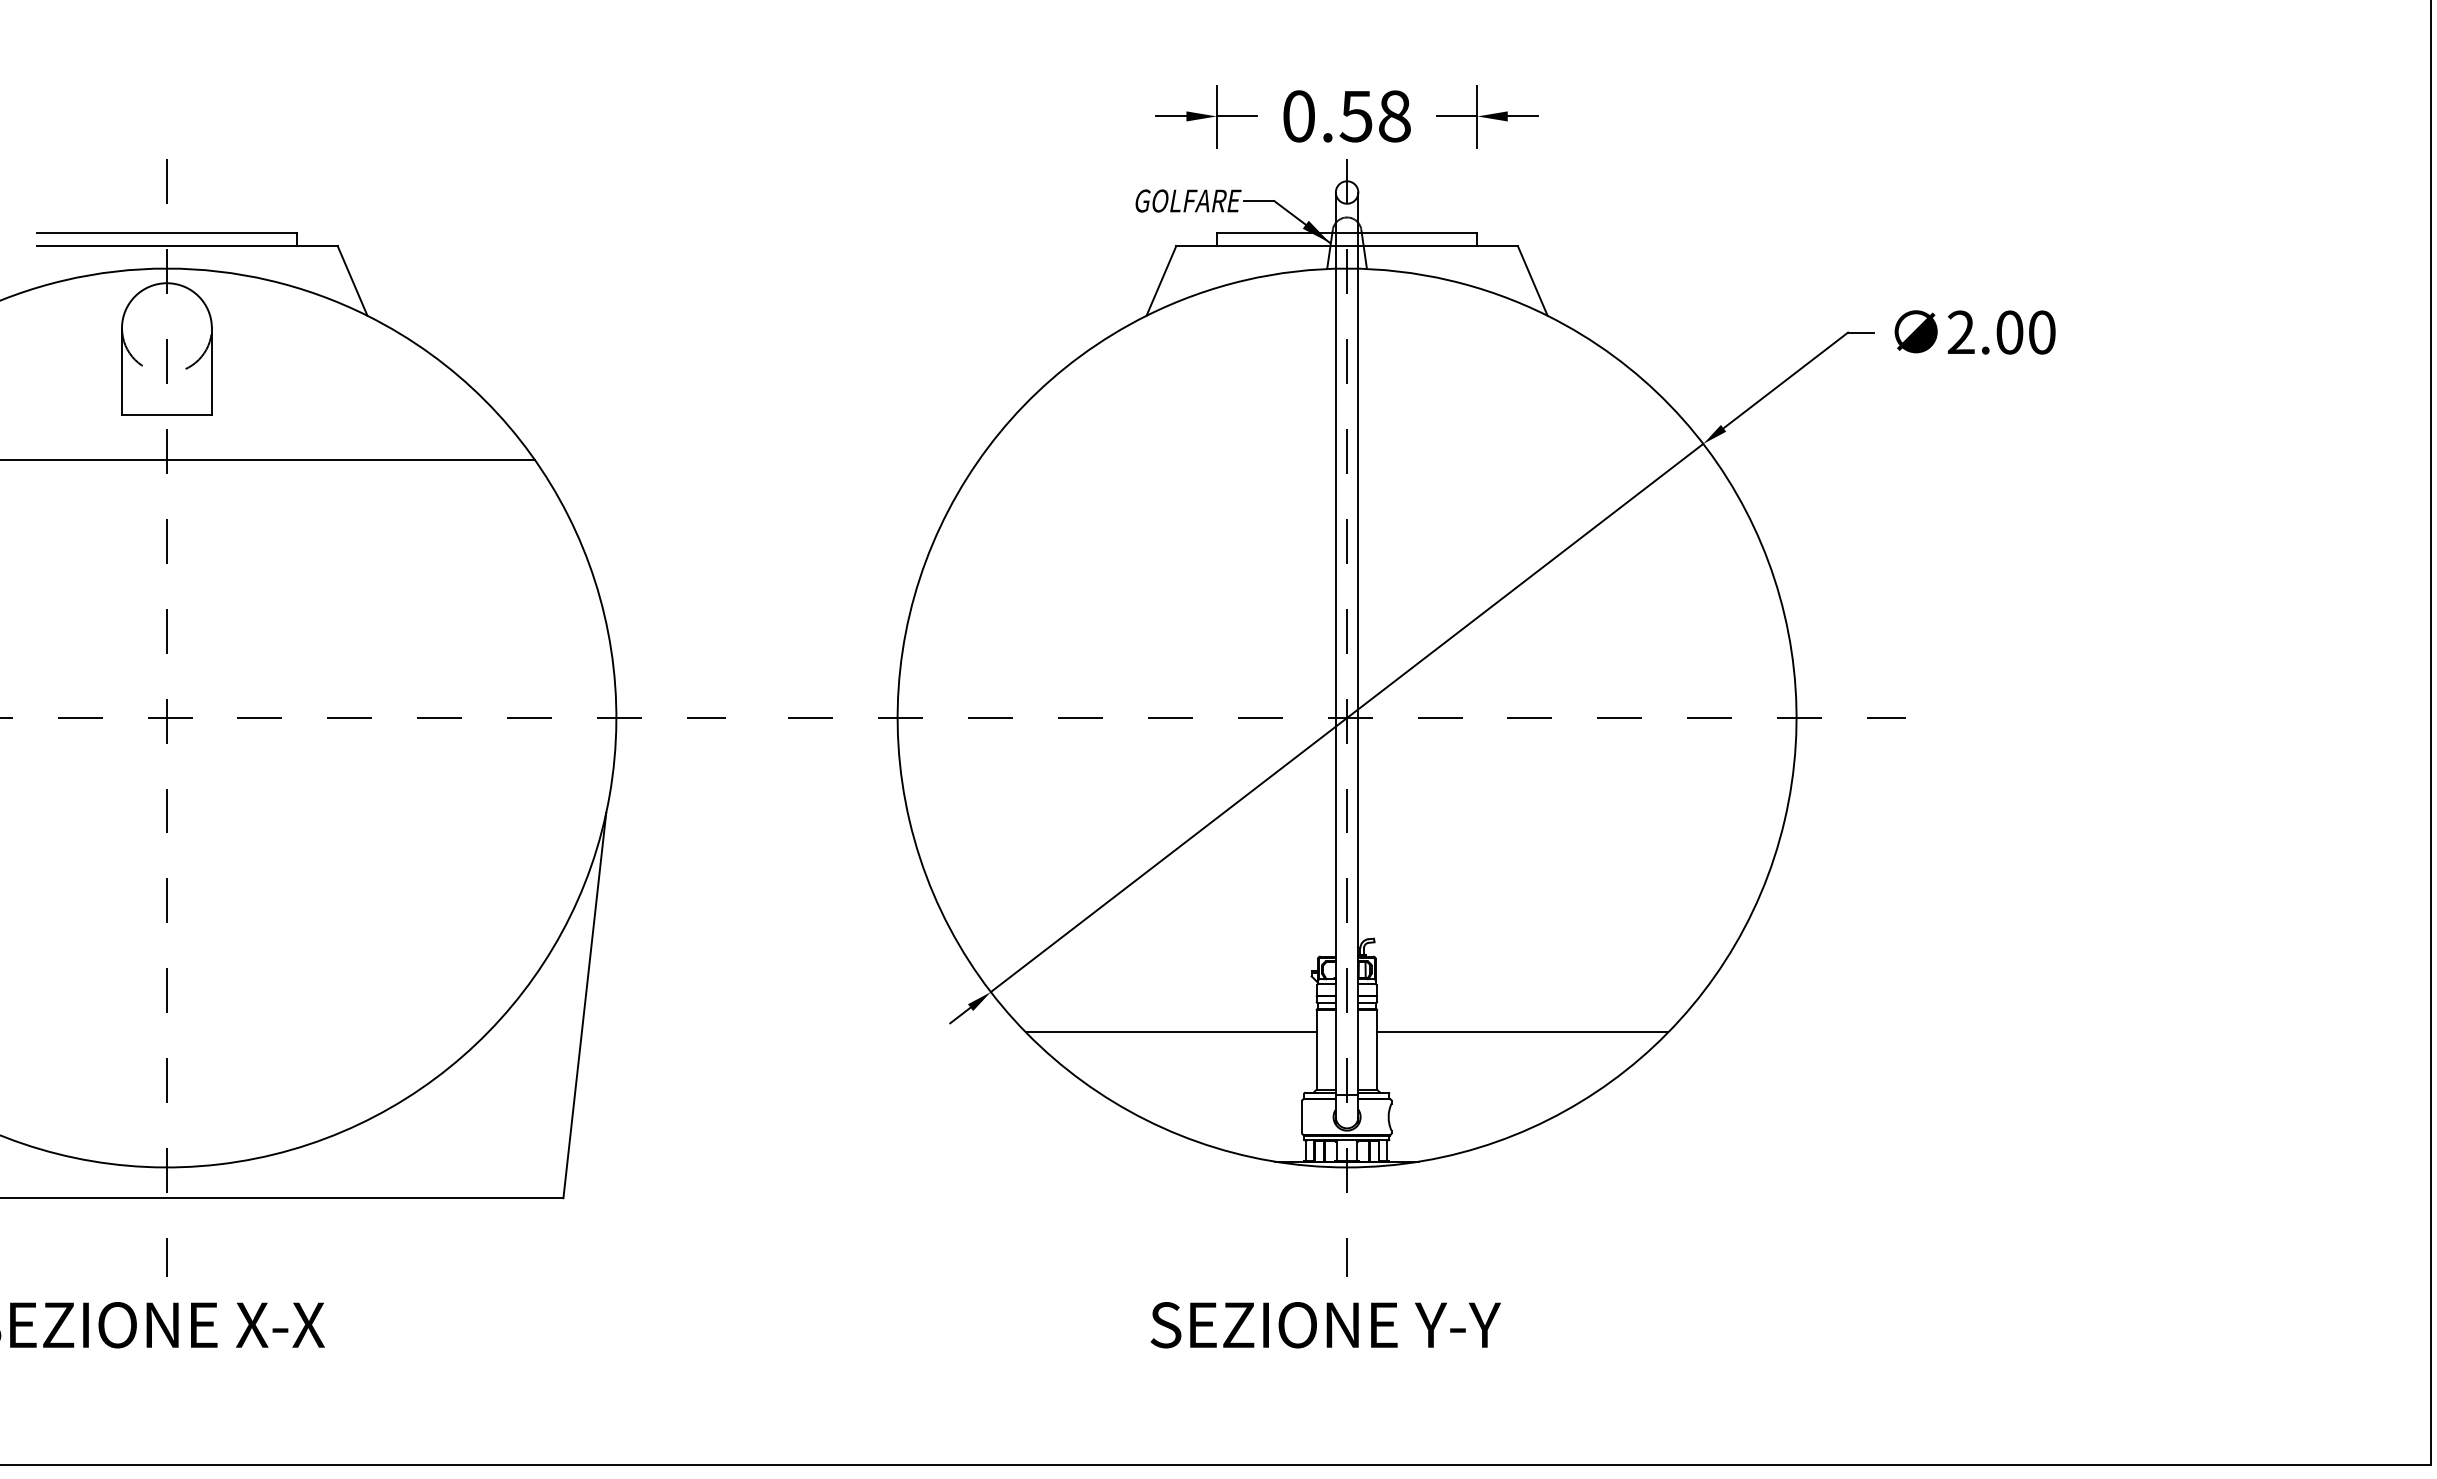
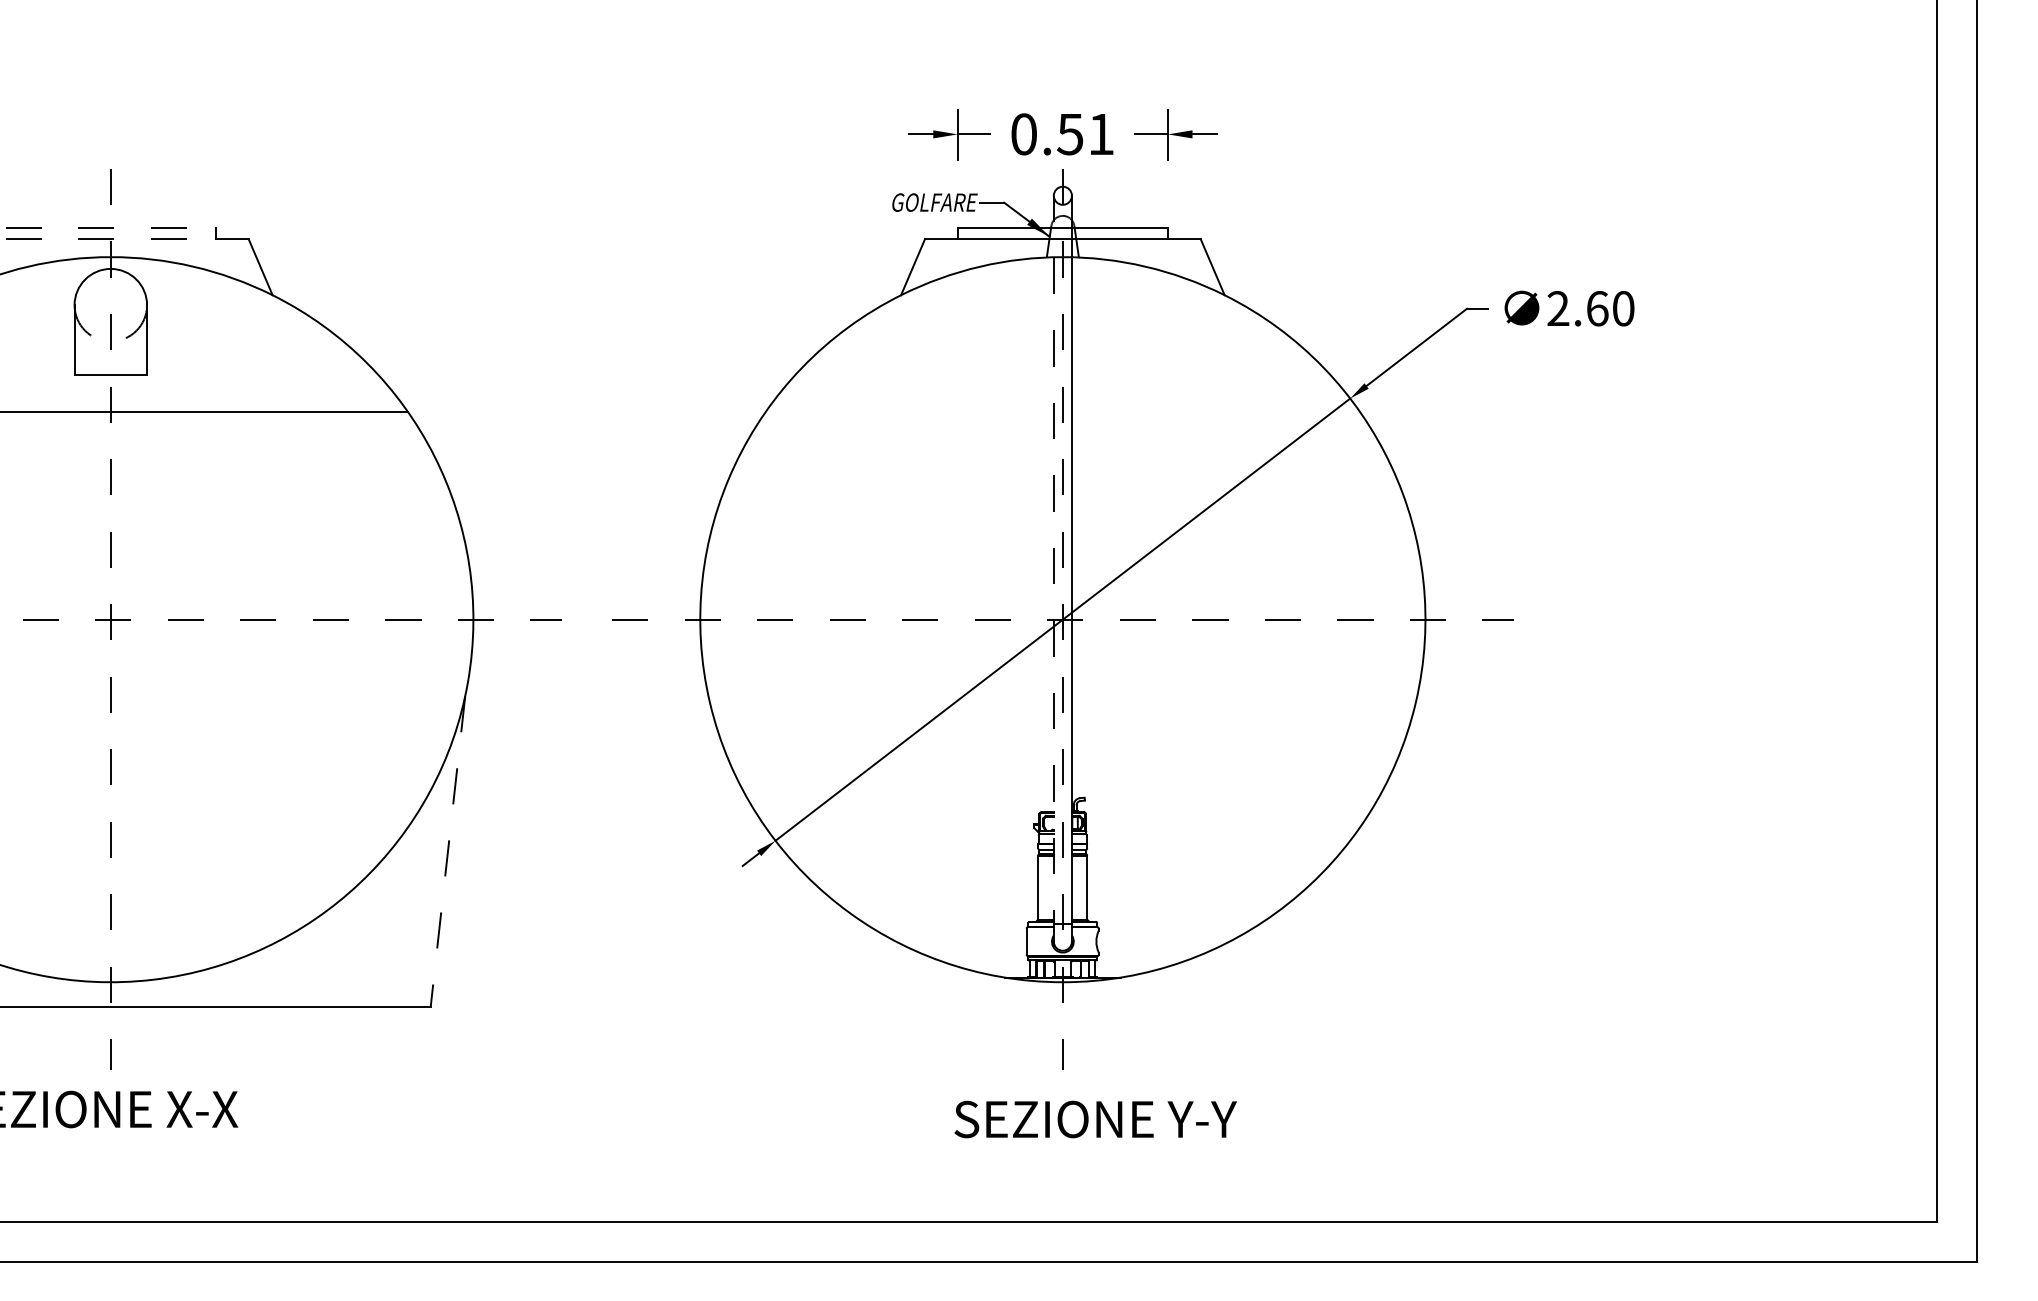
text: (1394, 116) -> (1101, 134), 0.58 -> 0.51
line: (167, 233) -> (111, 228), solid -> dashed
line: (167, 246) -> (111, 239), solid -> dashed
text: (2009, 332) -> (1597, 308), 2.00 -> 2.60
line: (1335, 657) -> (1053, 570), solid -> dashed
line: (584, 1006) -> (447, 852), solid -> dashed
line: (1170, 1032) -> (920, 873), removed
line: (1522, 1032) -> (1204, 873), removed
text: (1325, 1325) -> (1095, 1119), moved

